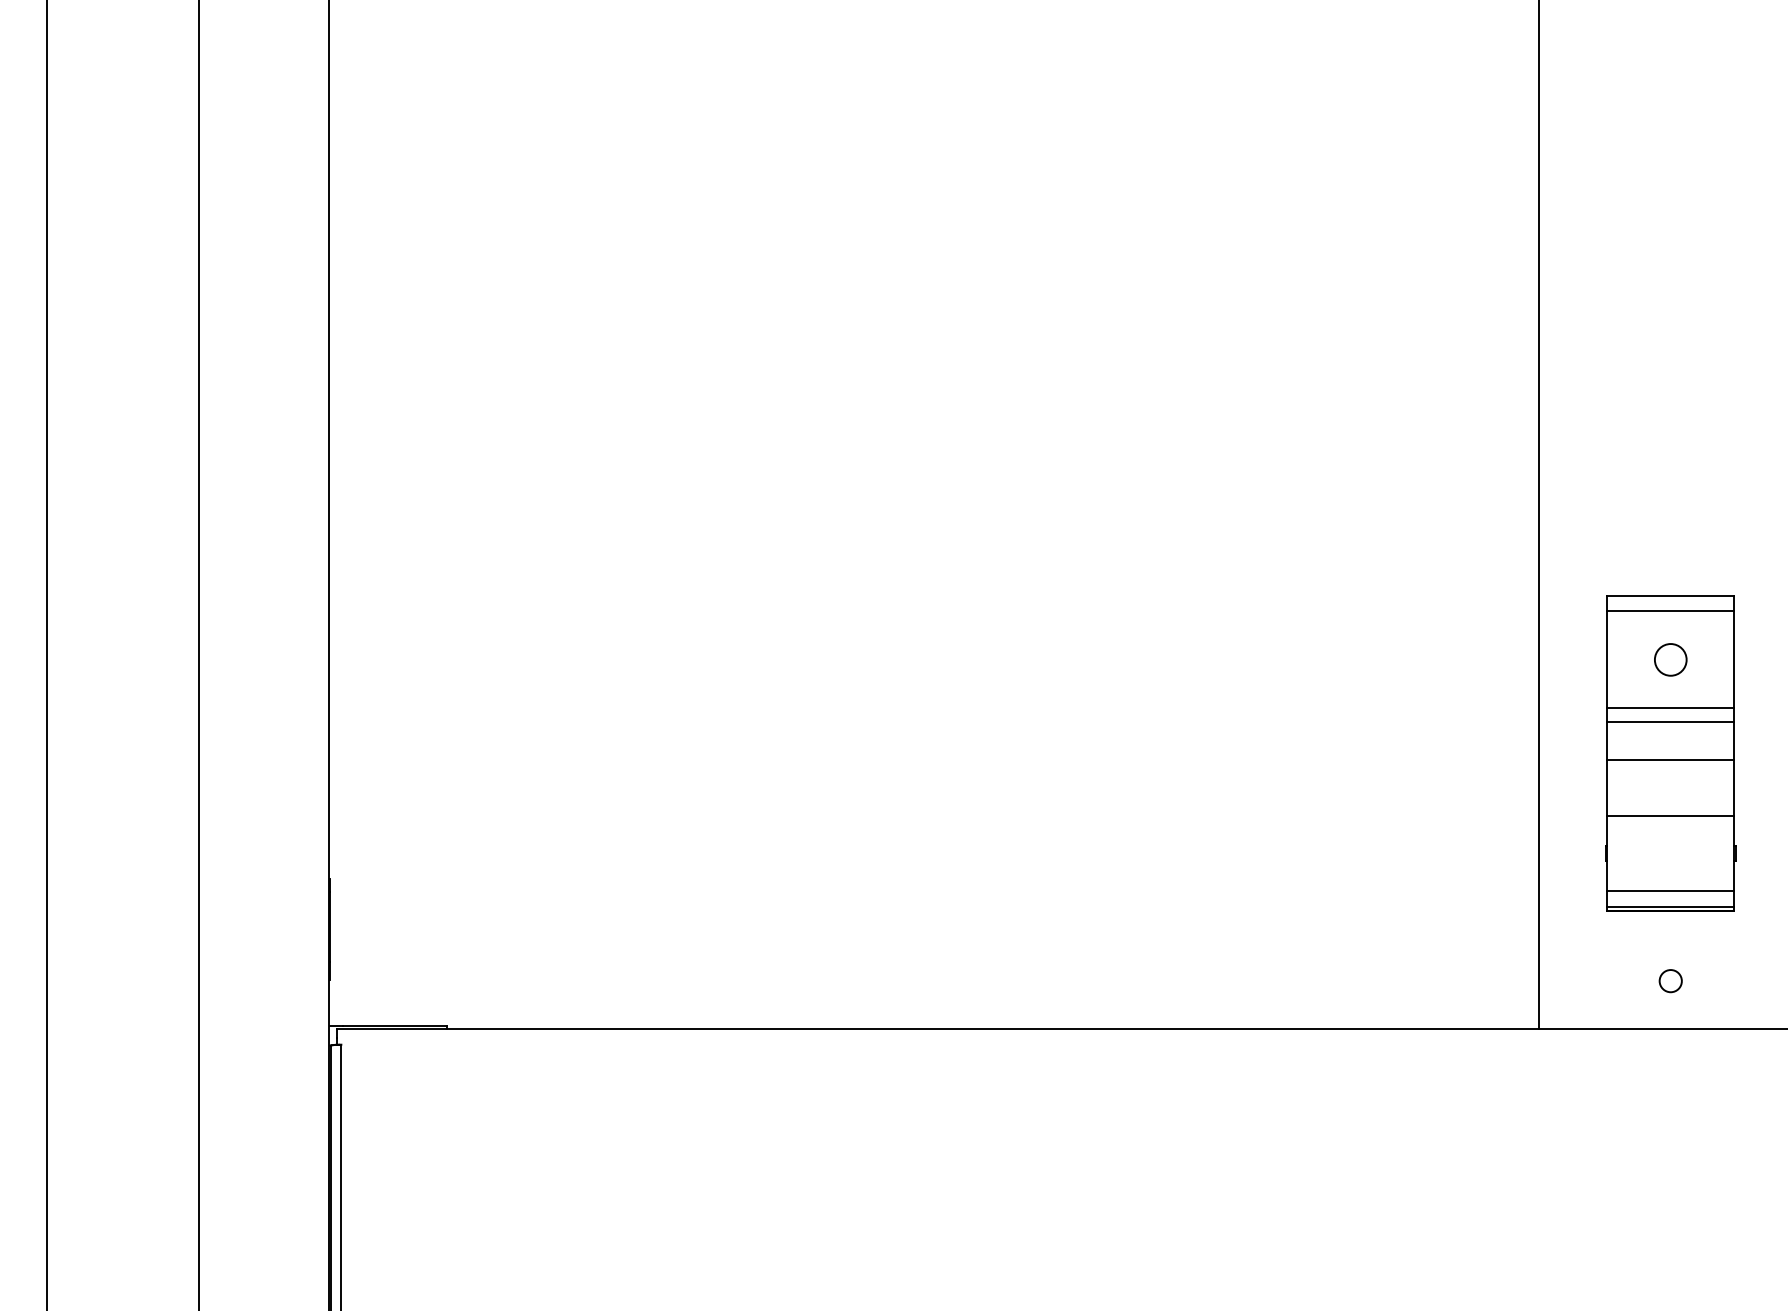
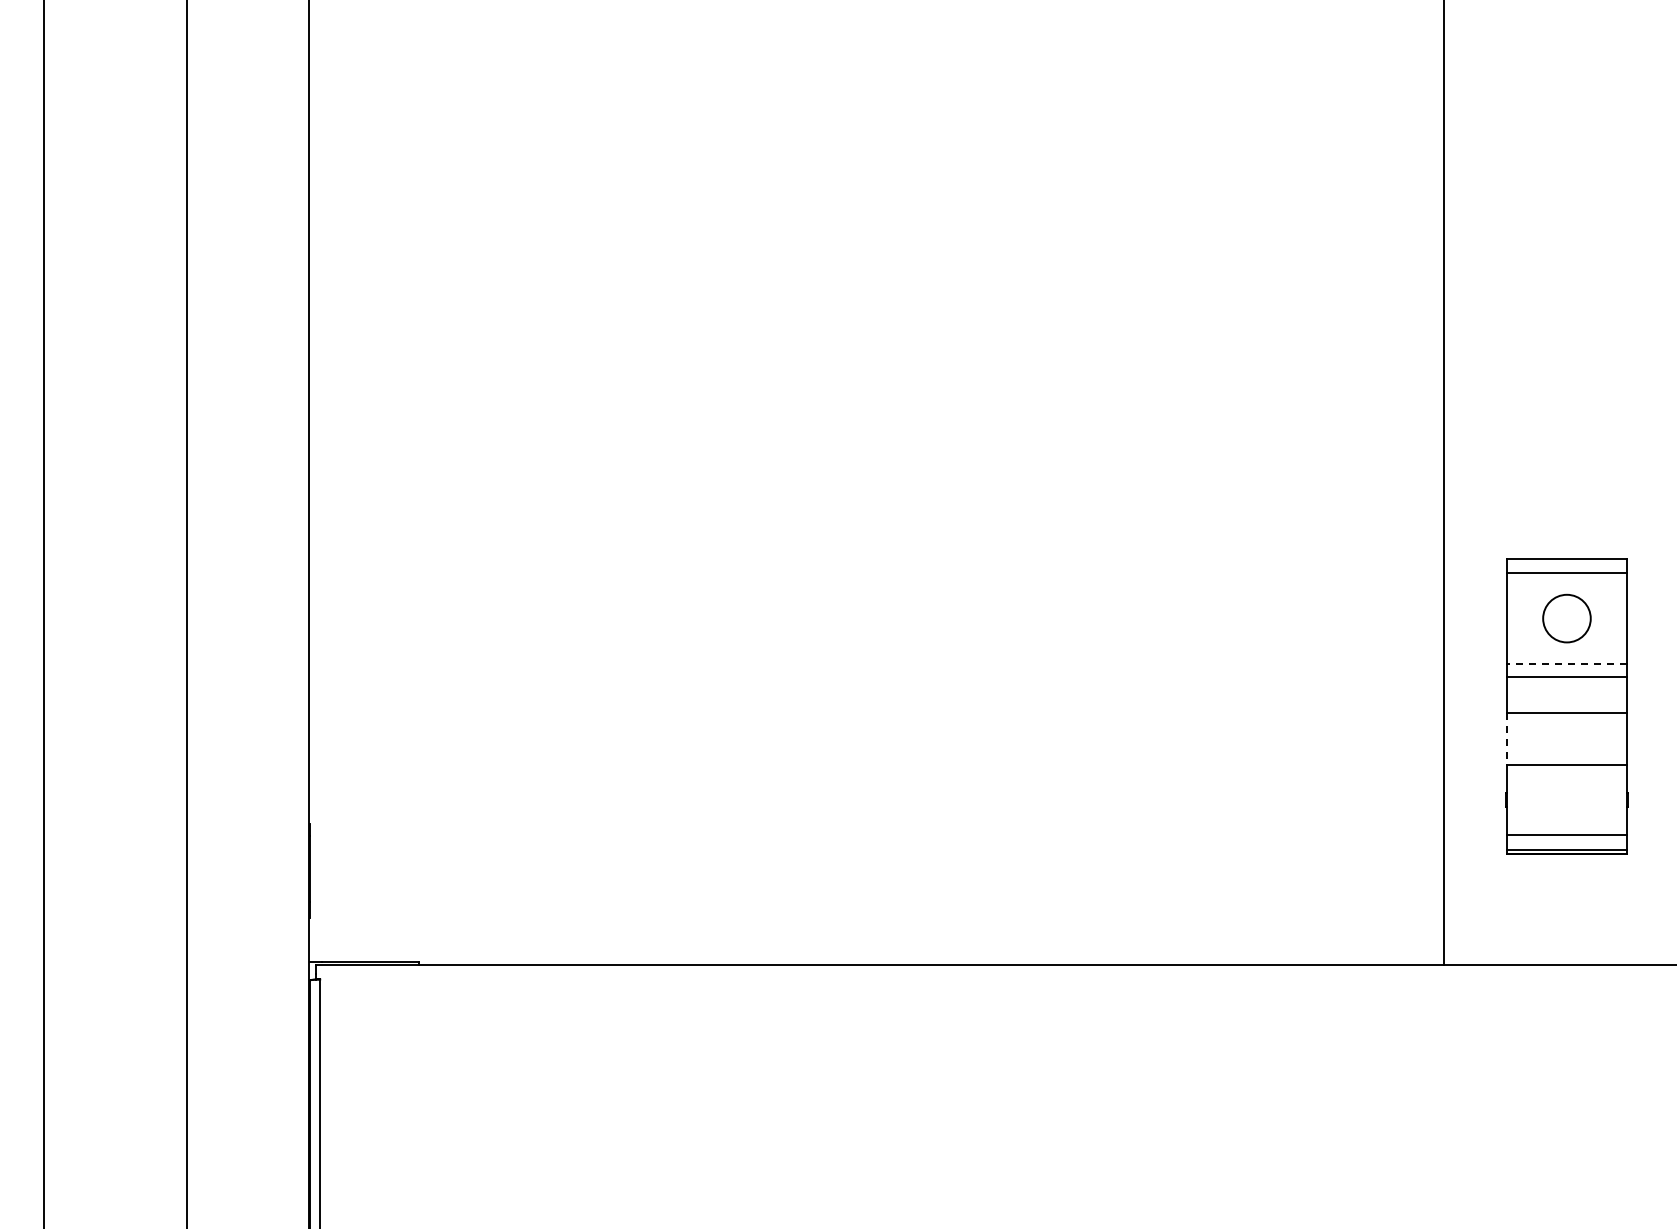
circle: (1670, 659) -> (1566, 618), size x1.6
line: (1670, 707) -> (1566, 663), solid -> dashed
line: (1607, 787) -> (1507, 738), solid -> dashed
circle: (1670, 980) -> (1566, 919), removed

